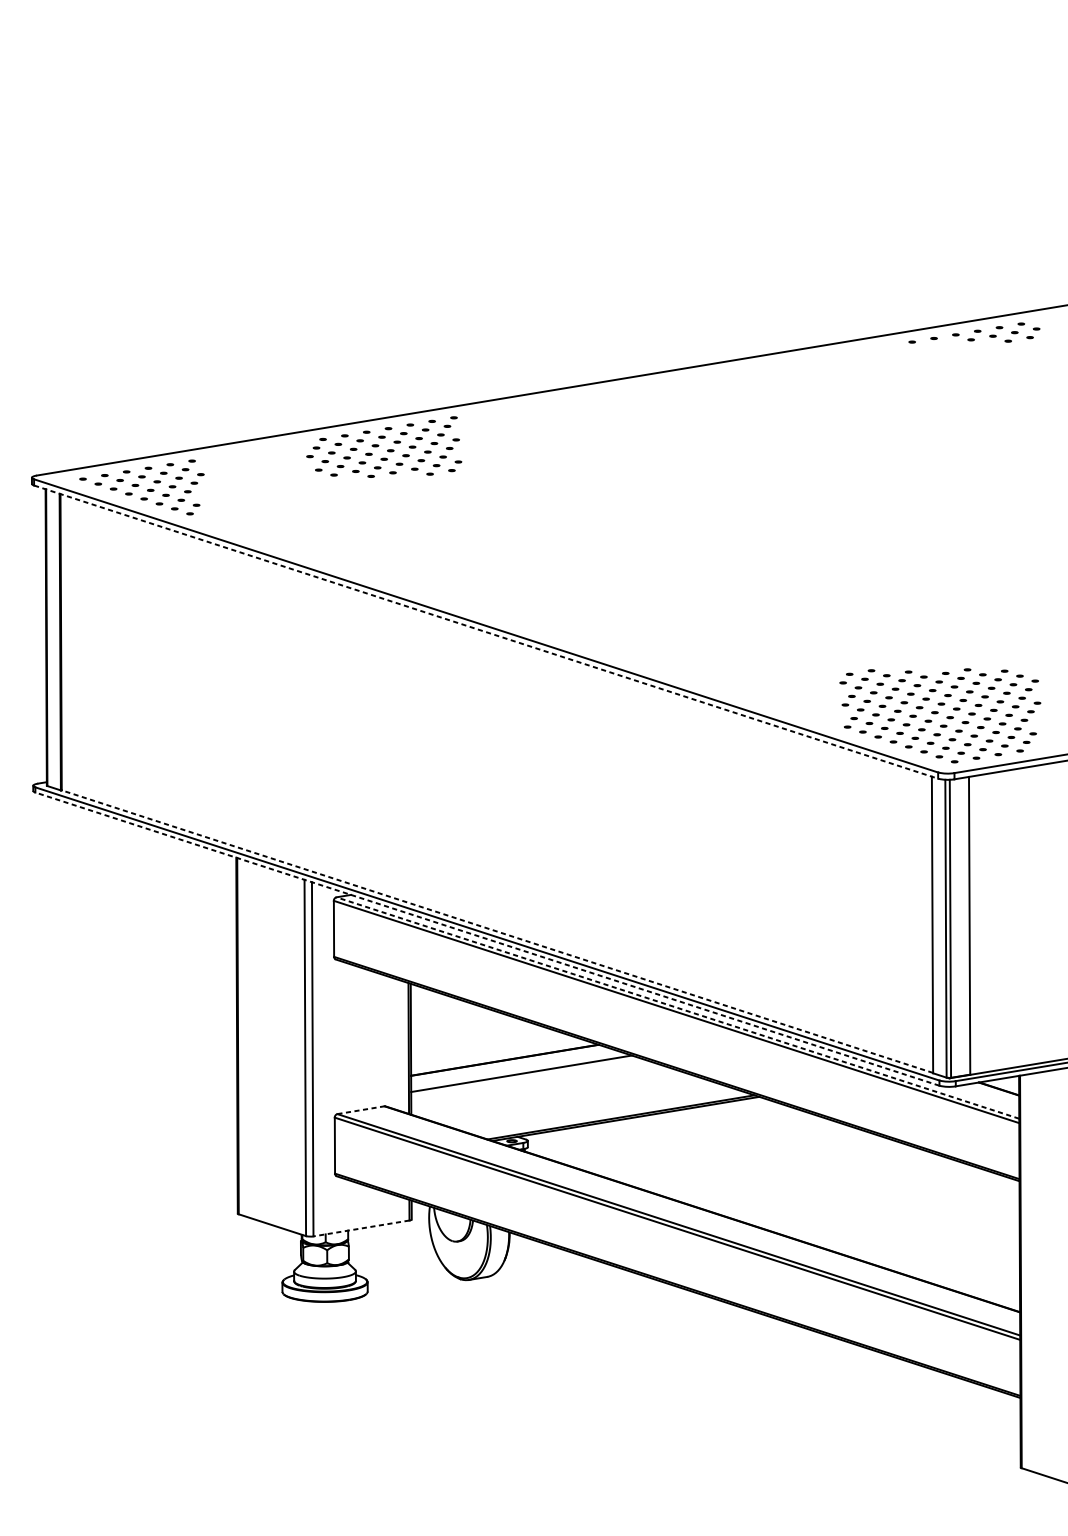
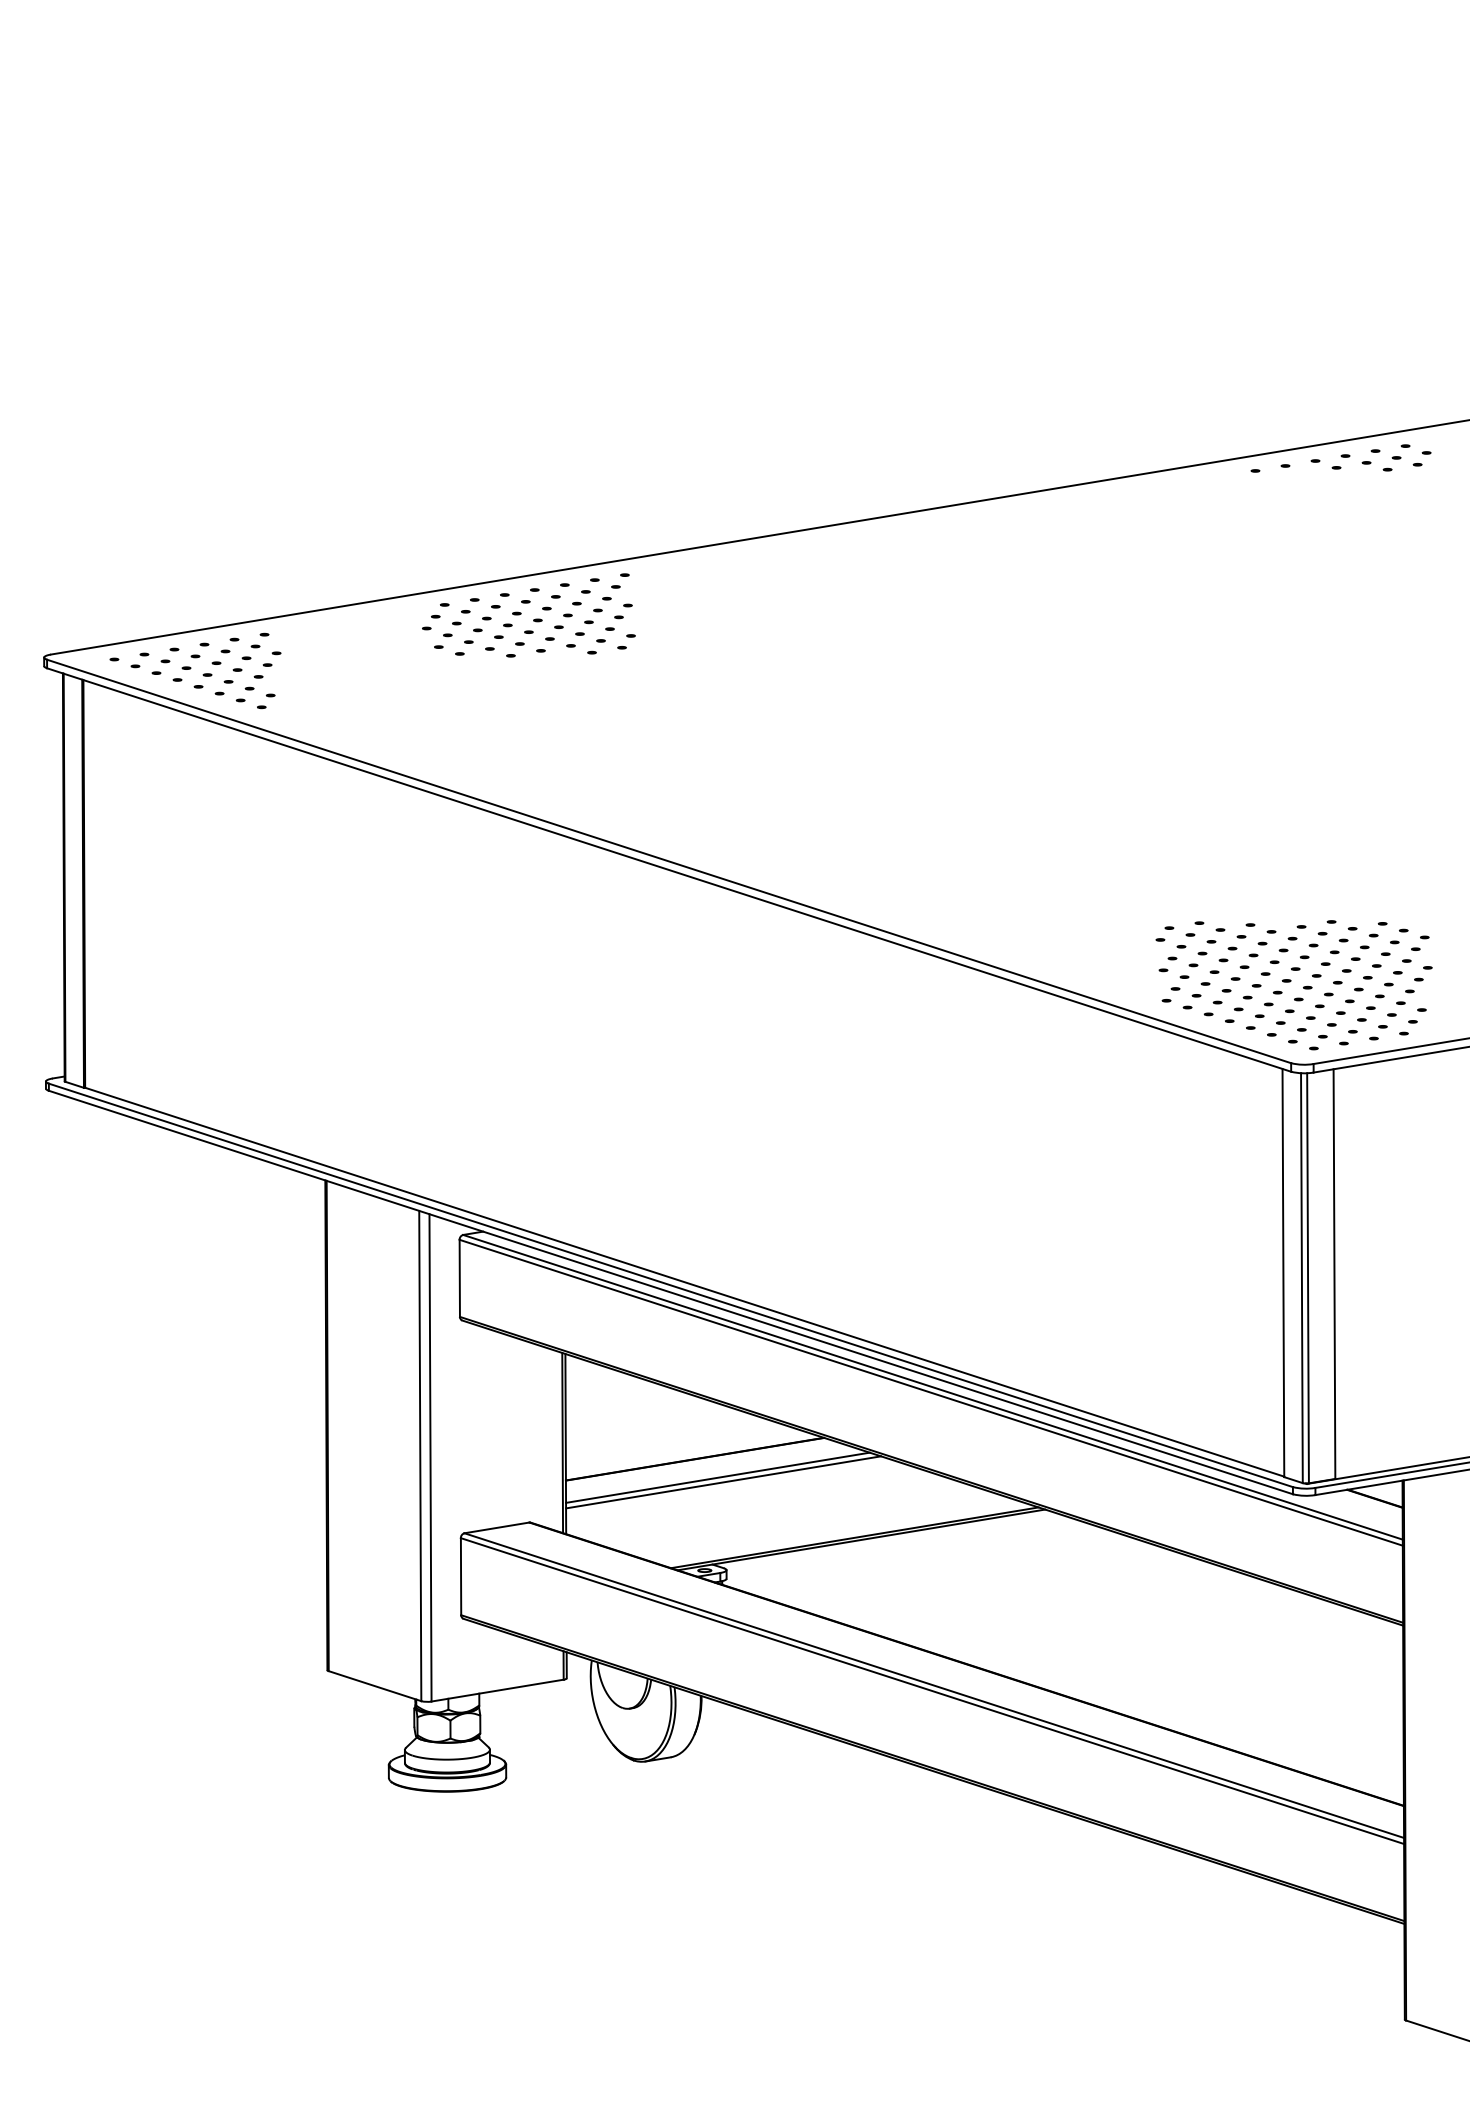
line: (486, 632) -> (669, 870), dashed -> solid
line: (497, 931) -> (684, 1282), dashed -> solid
line: (487, 939) -> (670, 1292), dashed -> solid
line: (678, 1008) -> (933, 1387), dashed -> solid
line: (525, 1077) -> (723, 1482), added
line: (360, 1109) -> (496, 1527), dashed -> solid
line: (361, 1228) -> (497, 1690), dashed -> solid

